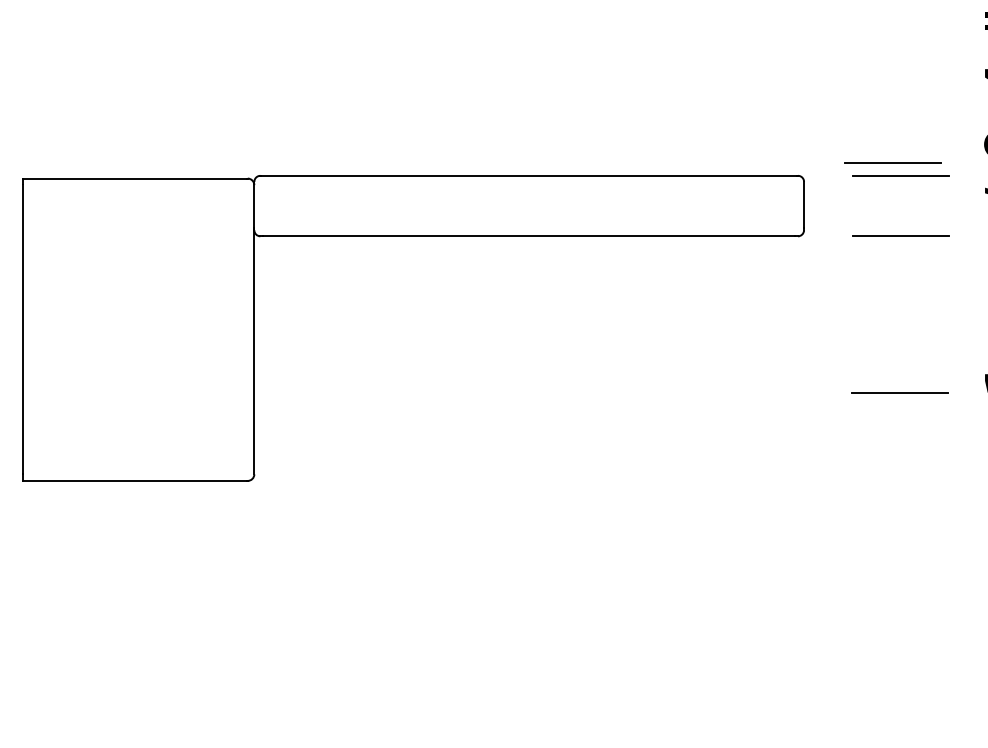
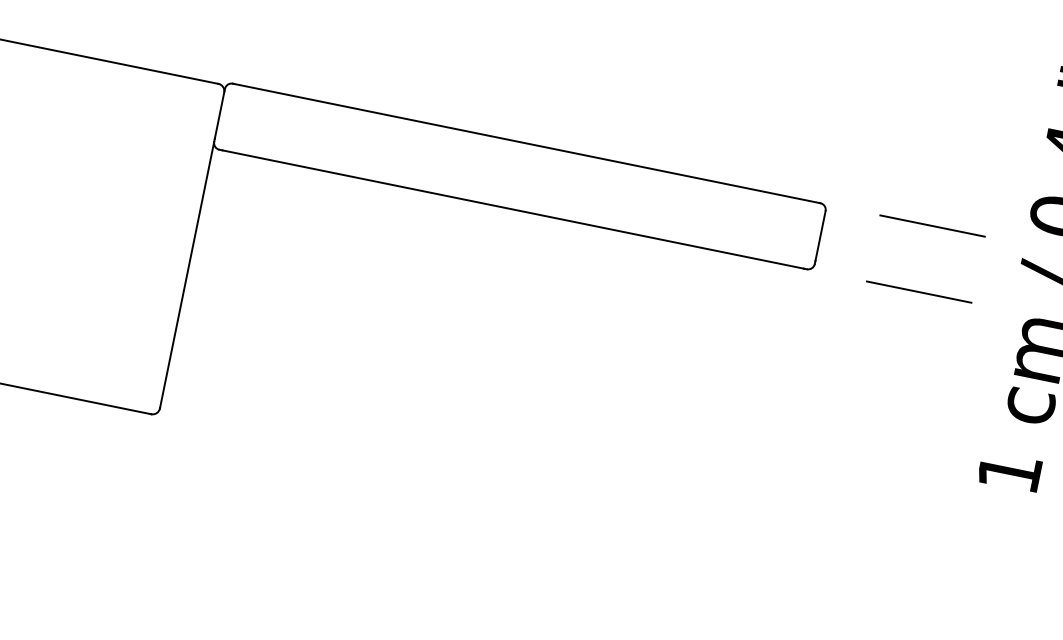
line: (892, 162) -> (926, 209), removed
line: (899, 392) -> (883, 462), removed

